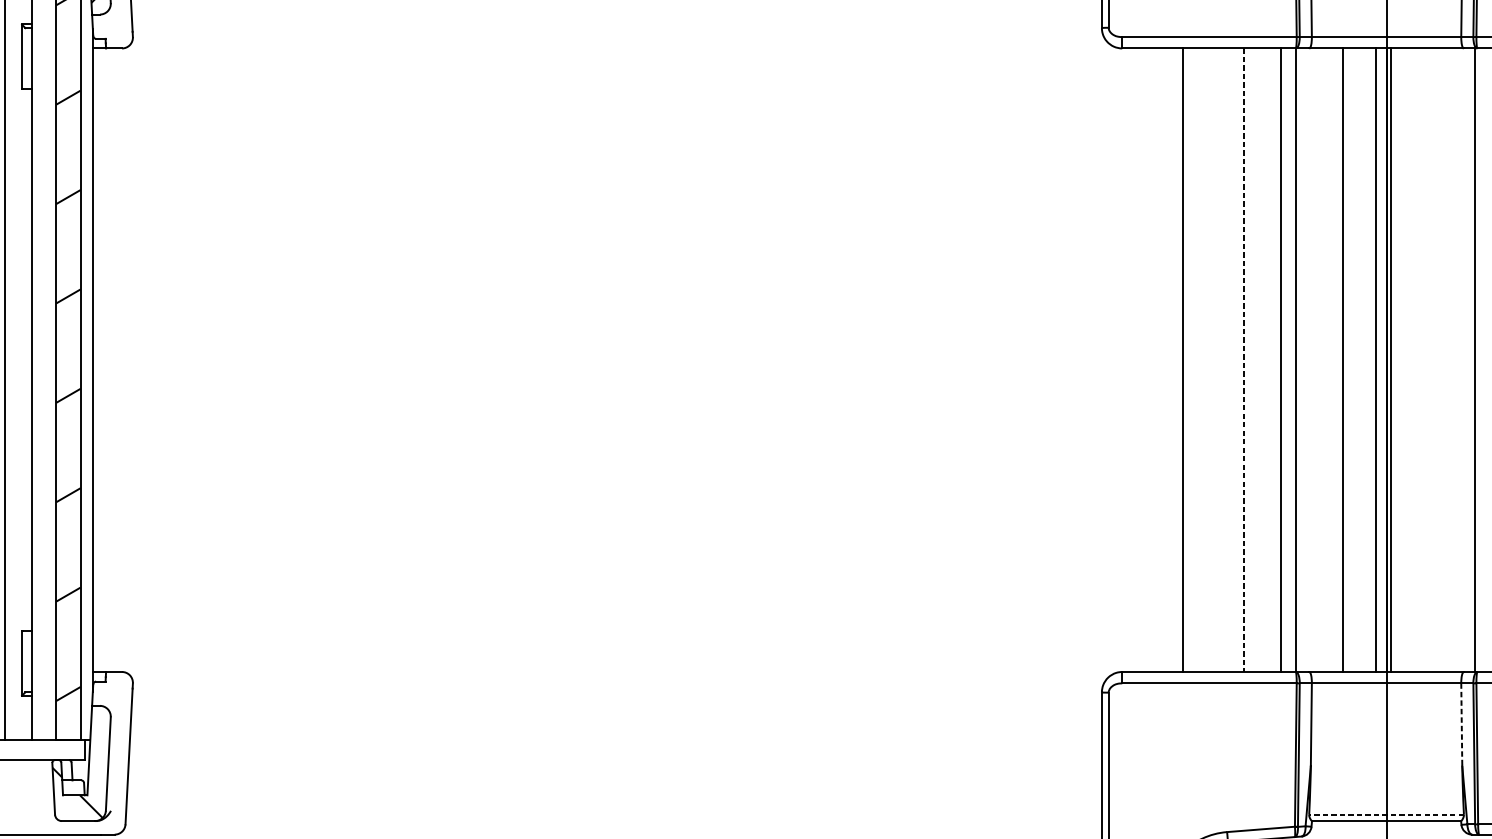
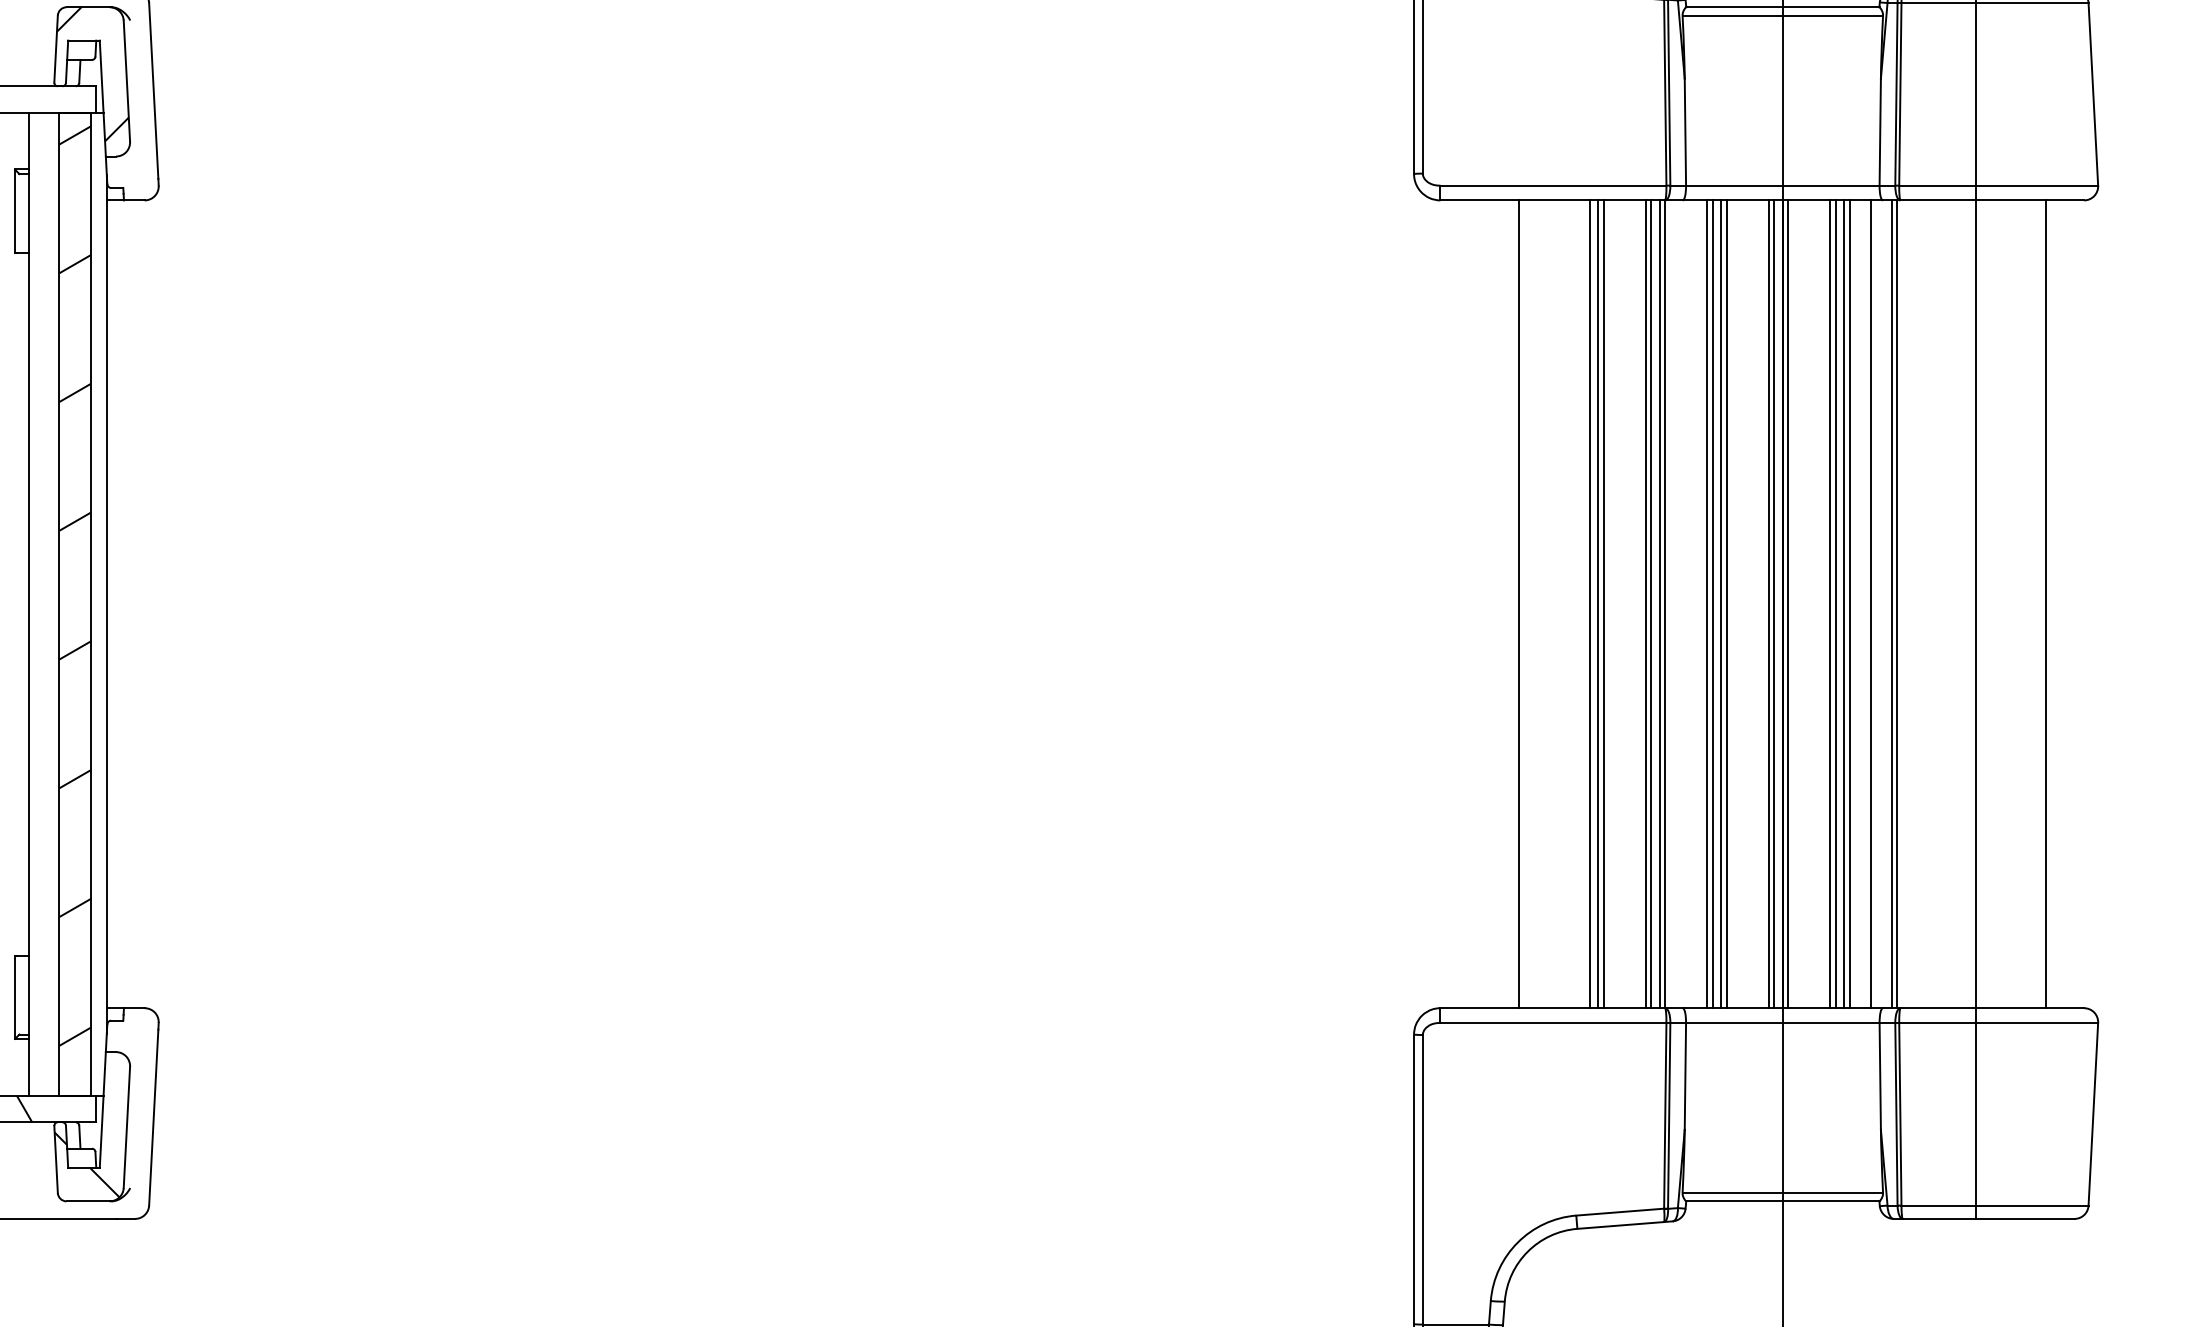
line: (1237, 360) -> (1589, 604), added
line: (1244, 360) -> (1598, 604), dashed -> solid
line: (1248, 360) -> (1603, 604), added
line: (1285, 360) -> (1651, 604), added
line: (1291, 360) -> (1659, 604), added
line: (1328, 360) -> (1707, 604), added
line: (1332, 360) -> (1712, 604), added
line: (1339, 360) -> (1721, 604), added
line: (1380, 360) -> (1774, 604), added
line: (1423, 360) -> (1830, 604), added
line: (1427, 360) -> (1835, 604), added
line: (1434, 360) -> (1844, 604), added
line: (1438, 360) -> (1849, 604), added
line: (1454, 360) -> (1870, 604), added
line: (1470, 360) -> (1891, 604), added
line: (1461, 724) -> (1880, 1076), dashed -> solid
hatch: (29, 750) -> (24, 1109), added
line: (1386, 815) -> (1782, 1193), dashed -> solid

